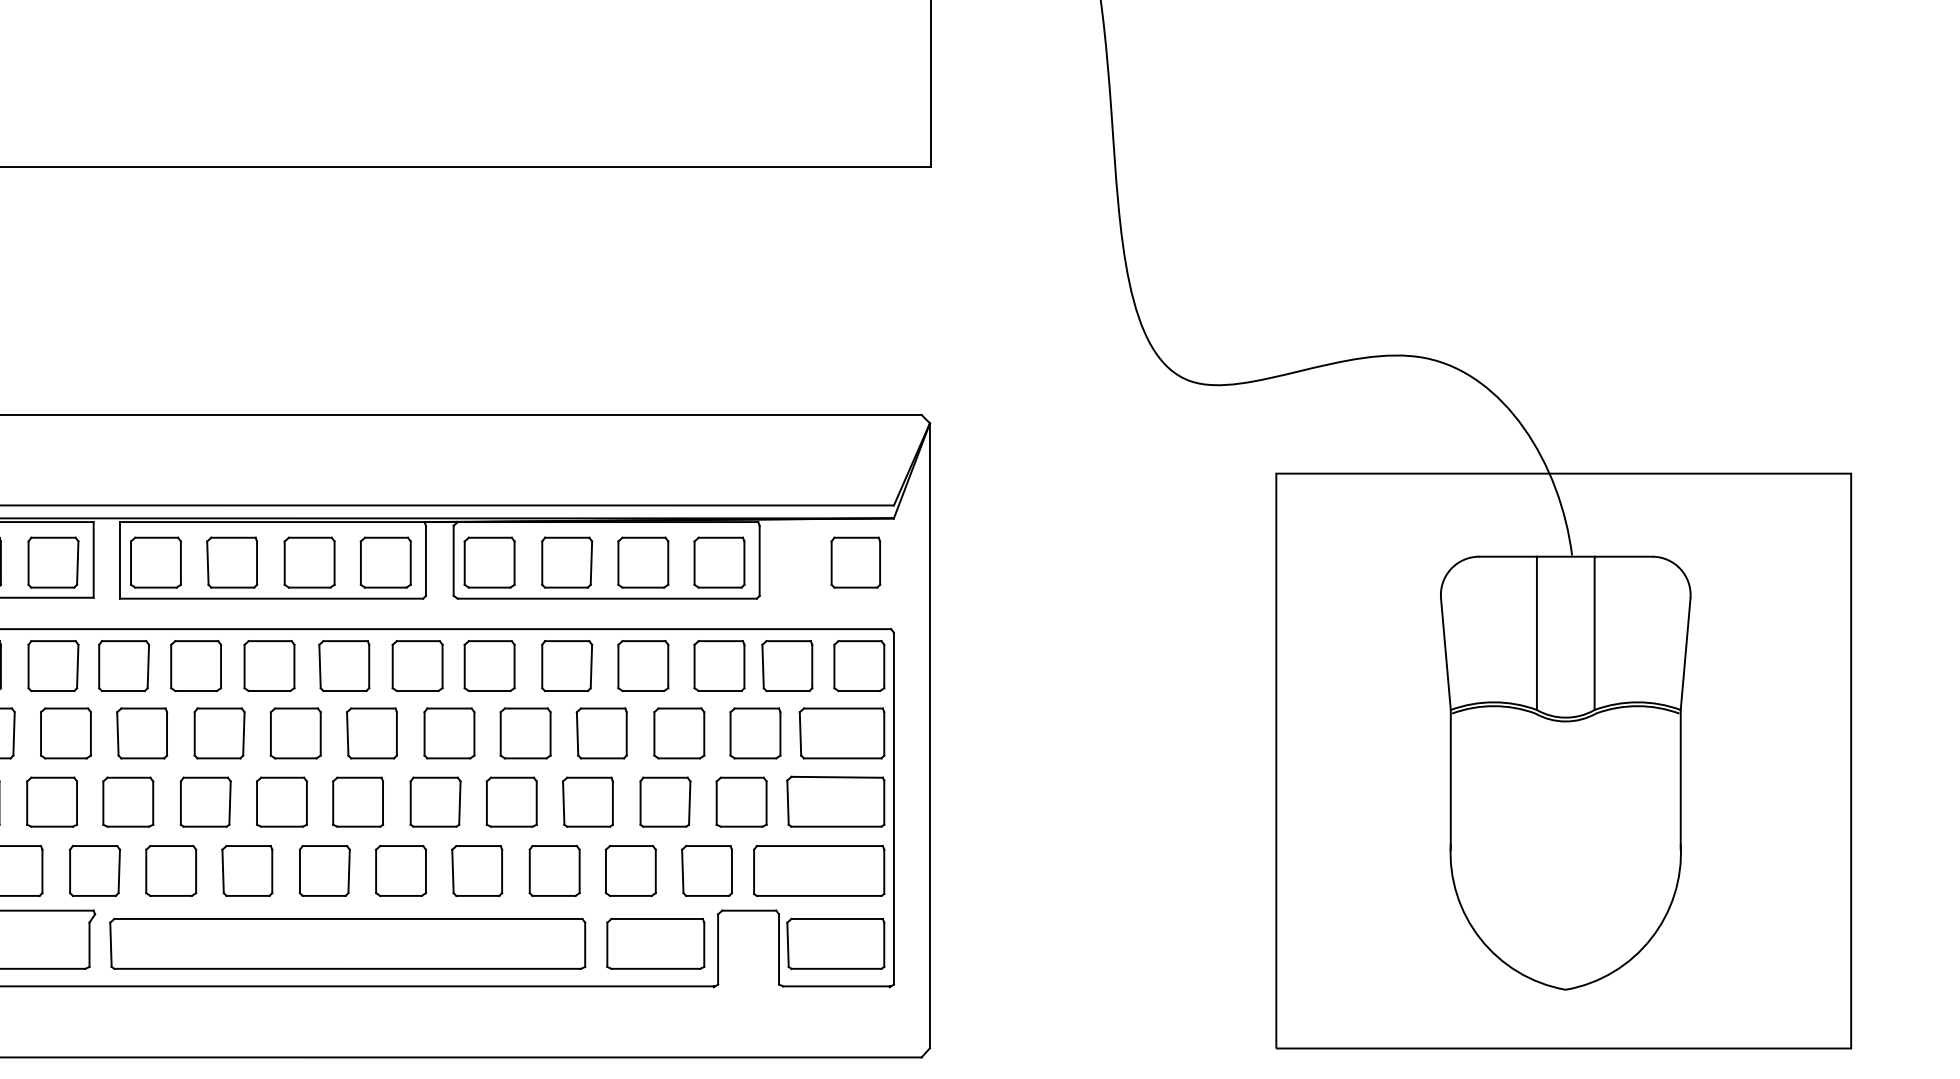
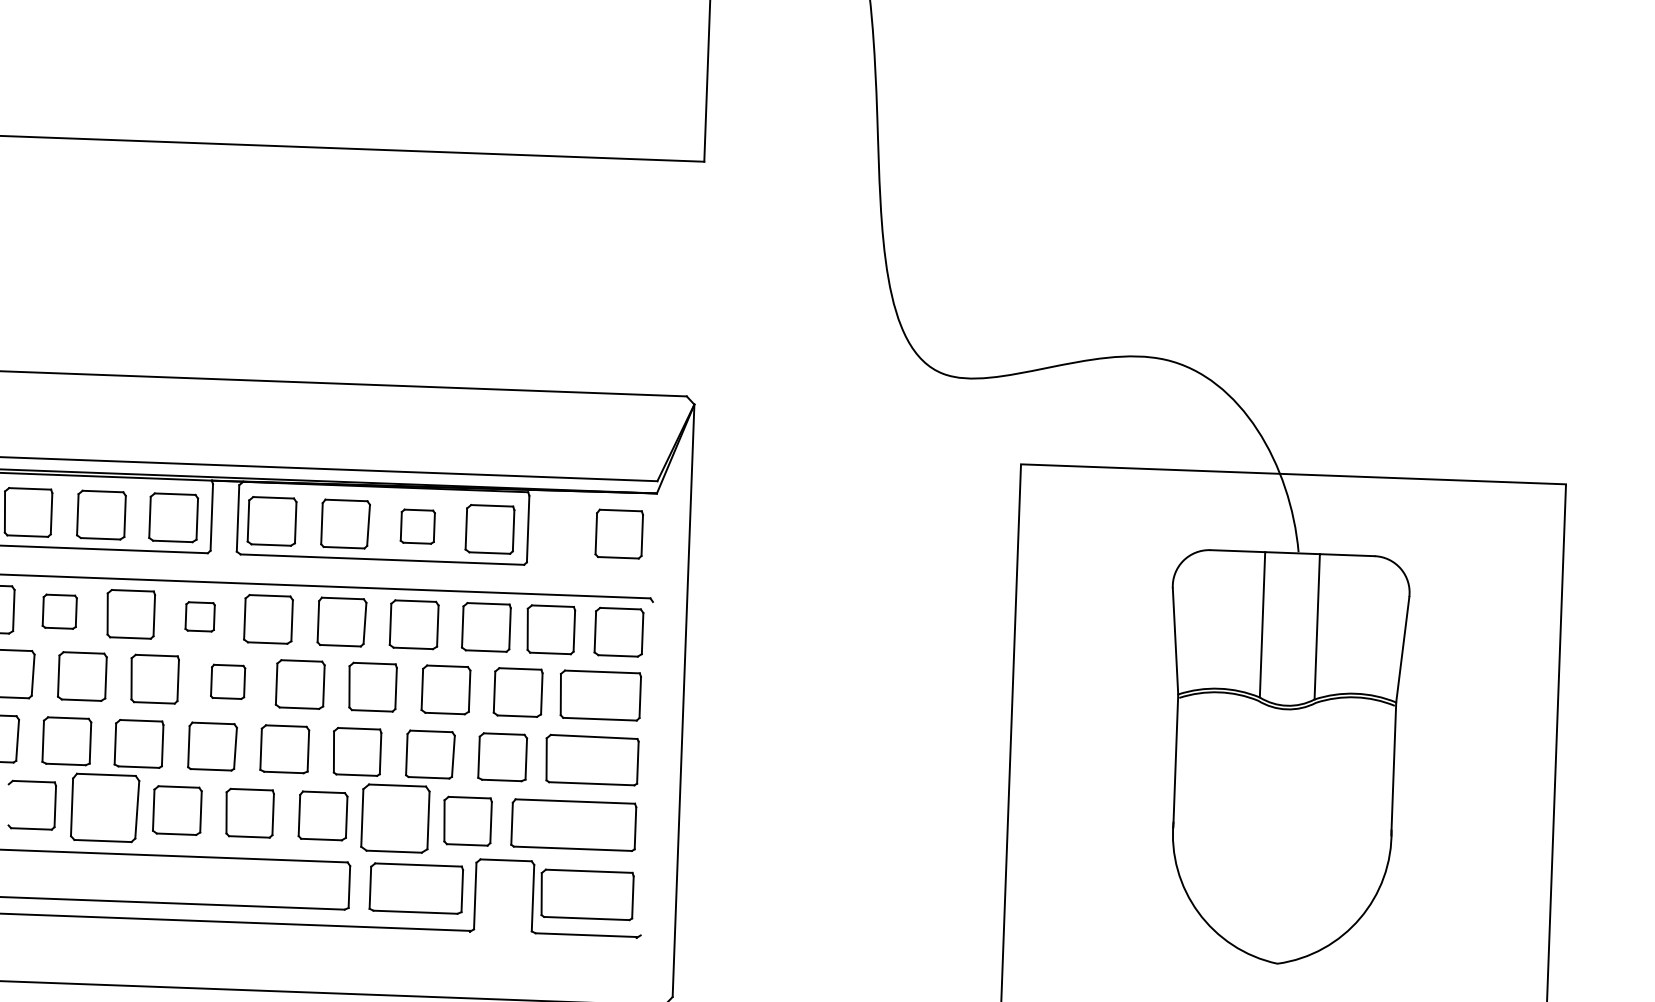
part: (643, 562) -> (417, 526), size x0.7
part: (269, 665) -> (59, 611), size x0.7
part: (417, 665) -> (200, 616), size x0.6
part: (449, 733) -> (228, 681), size x0.7
line: (893, 808) -> (646, 768), removed
part: (324, 870) -> (104, 807), size x1.4
part: (630, 870) -> (394, 818), size x1.4
line: (222, 871) -> (8, 804), removed

